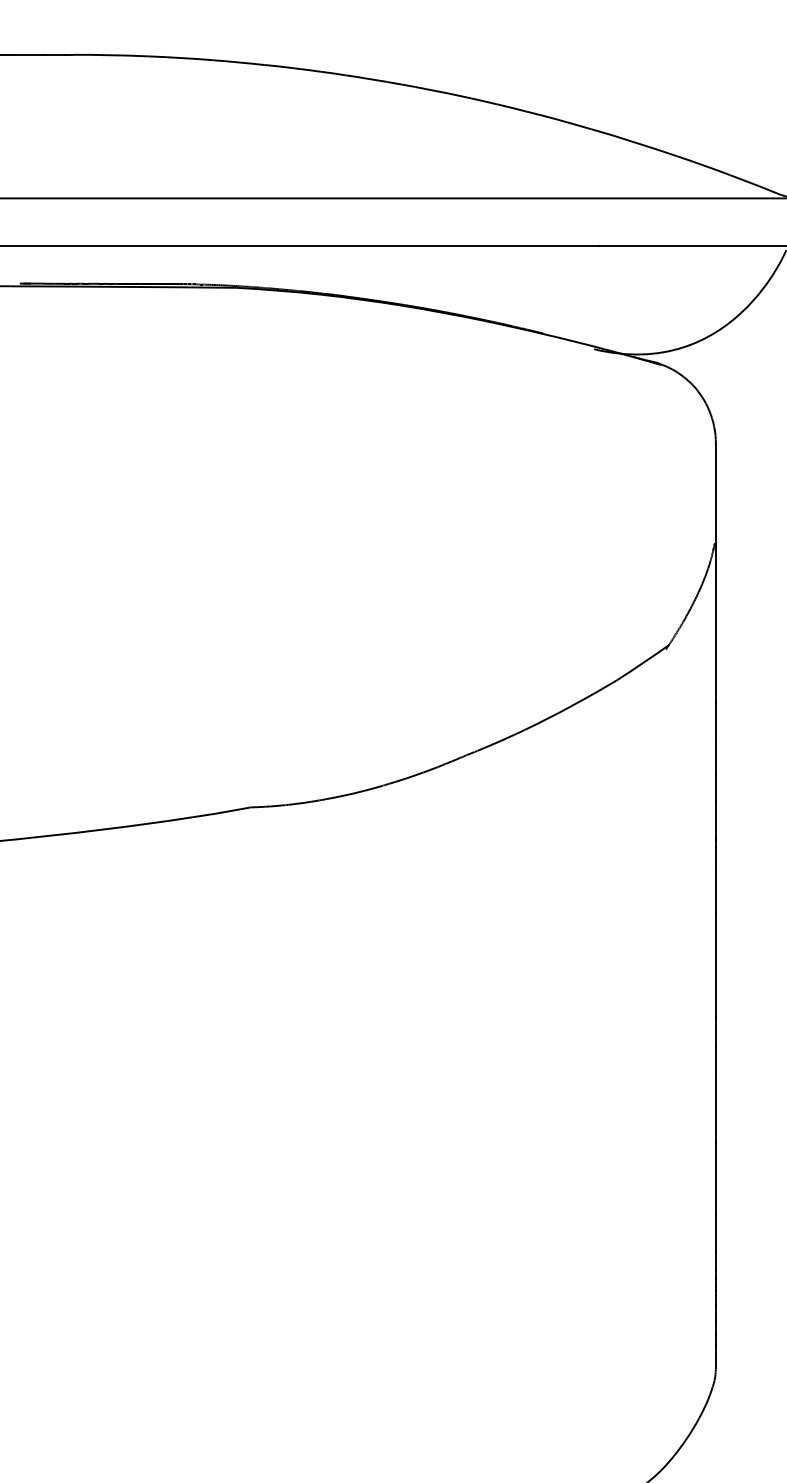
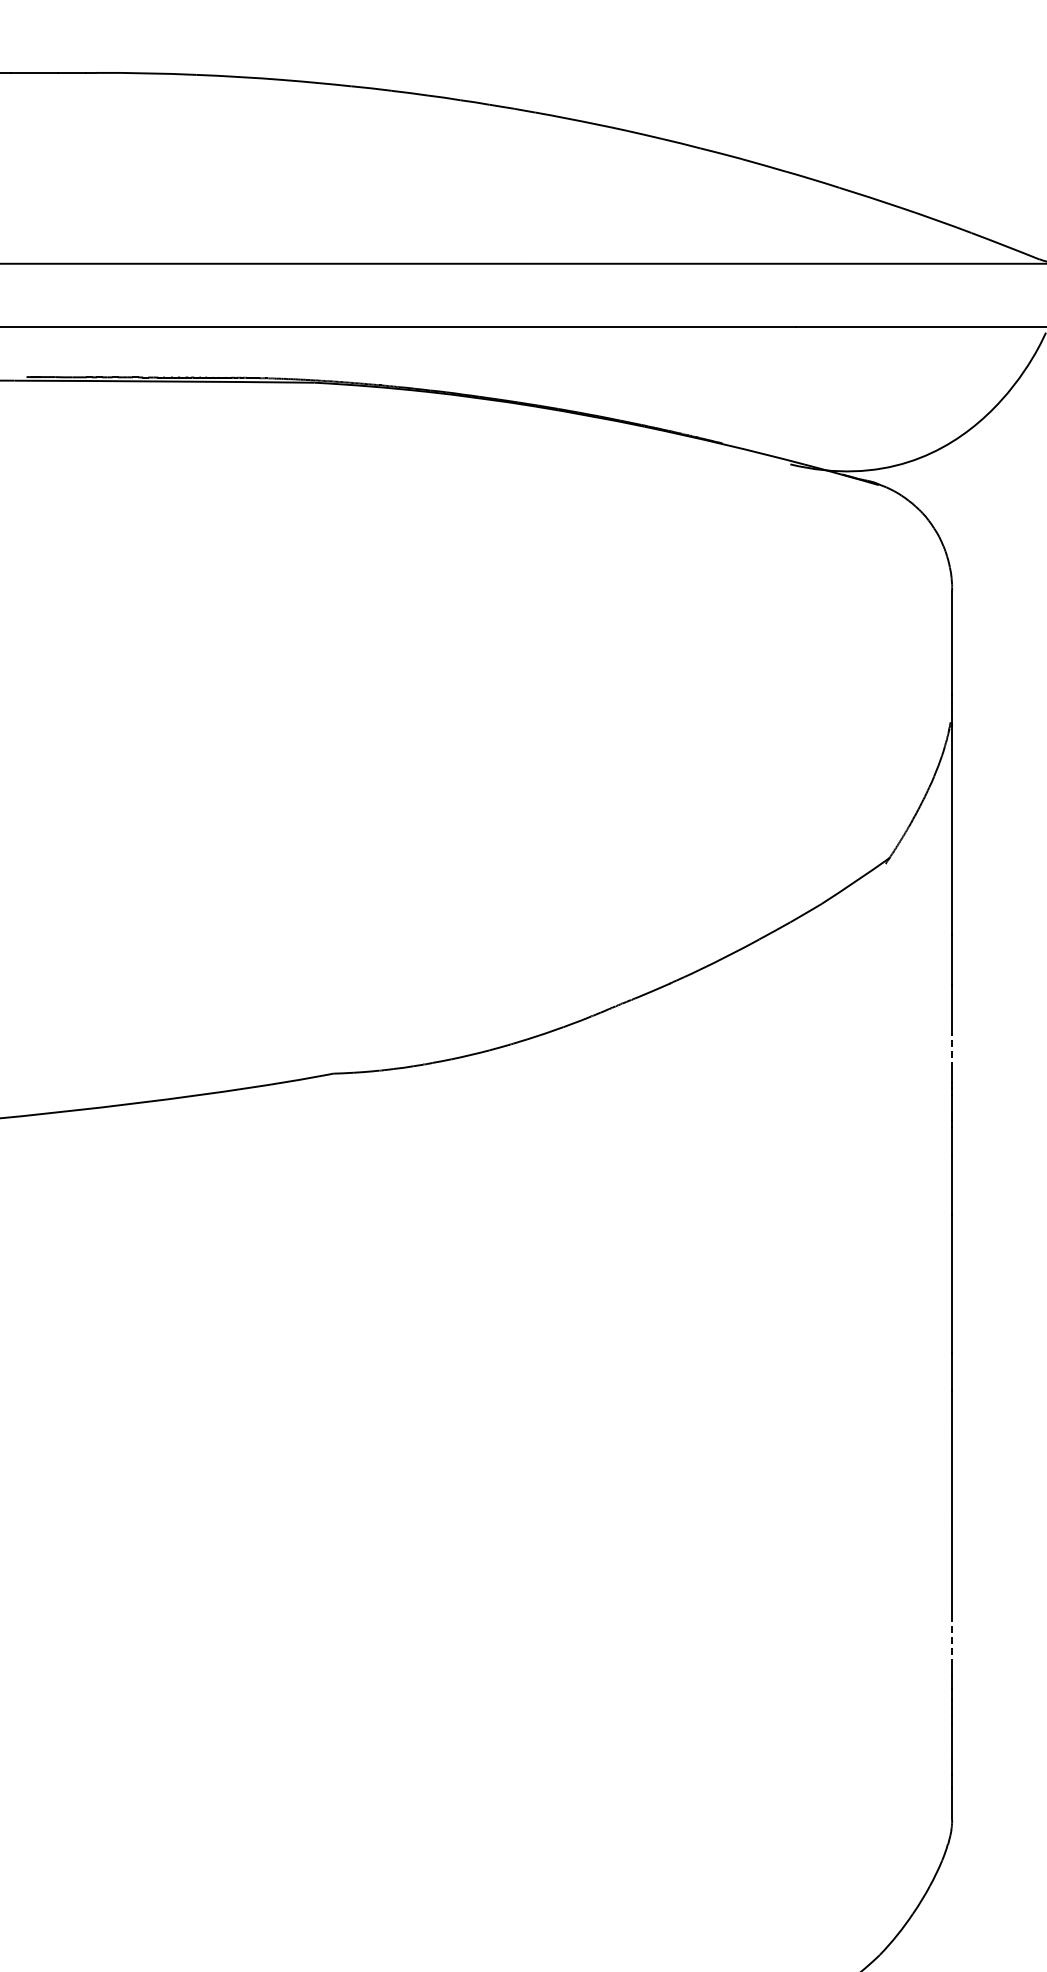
line: (716, 788) -> (952, 1048), solid -> dashed
line: (716, 1232) -> (952, 1639), solid -> dashed

